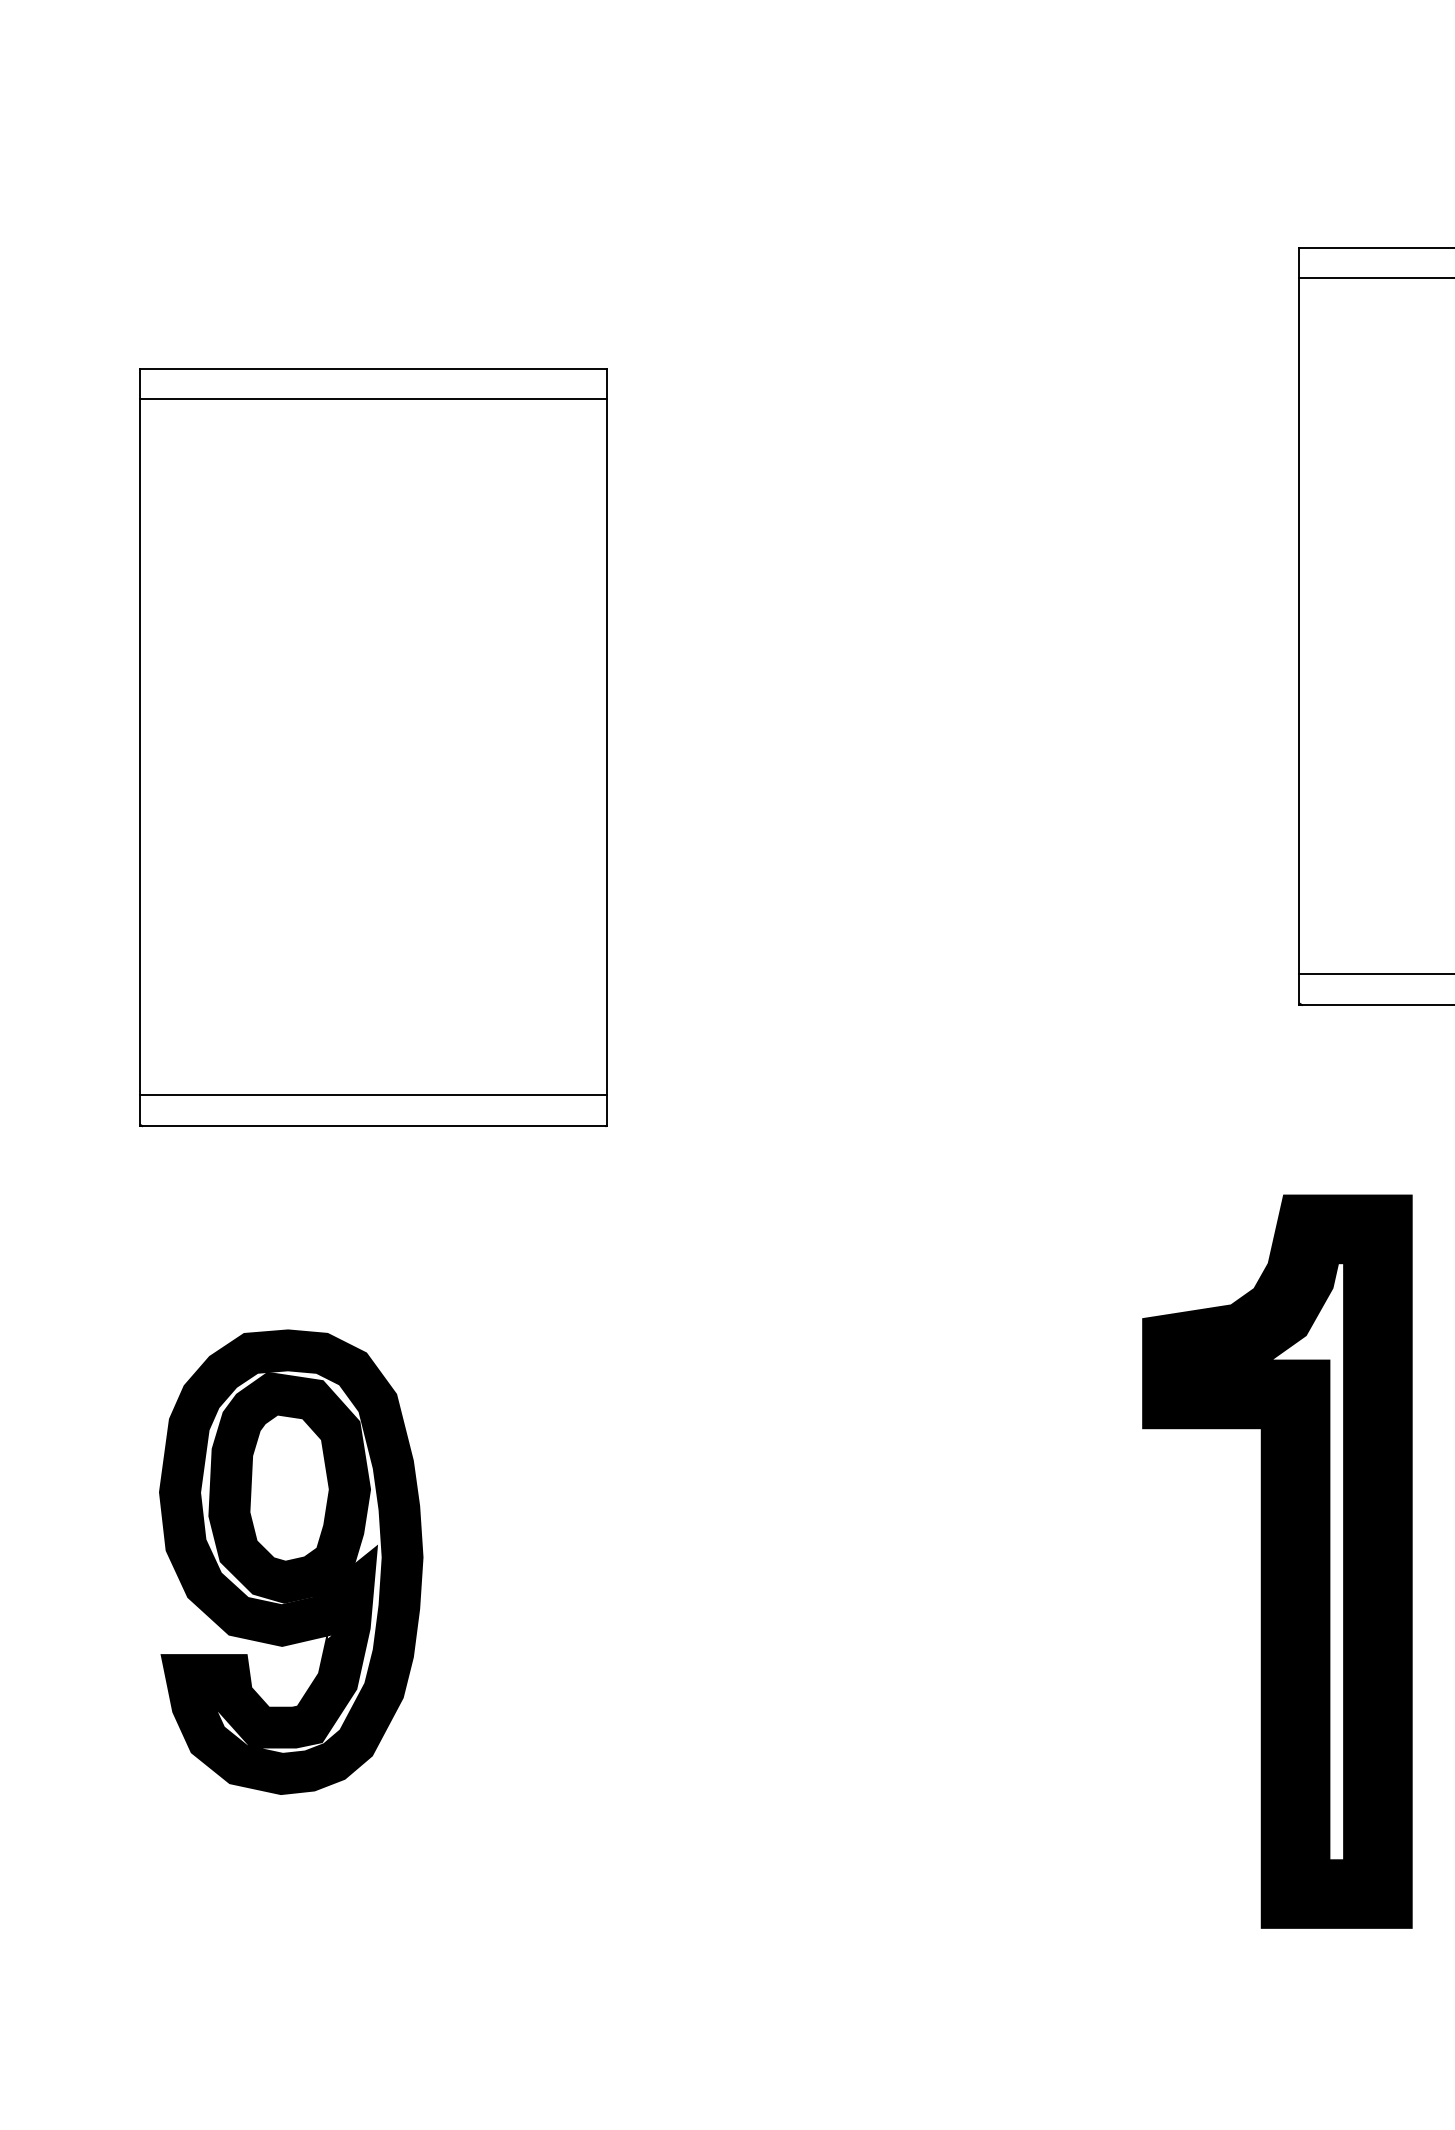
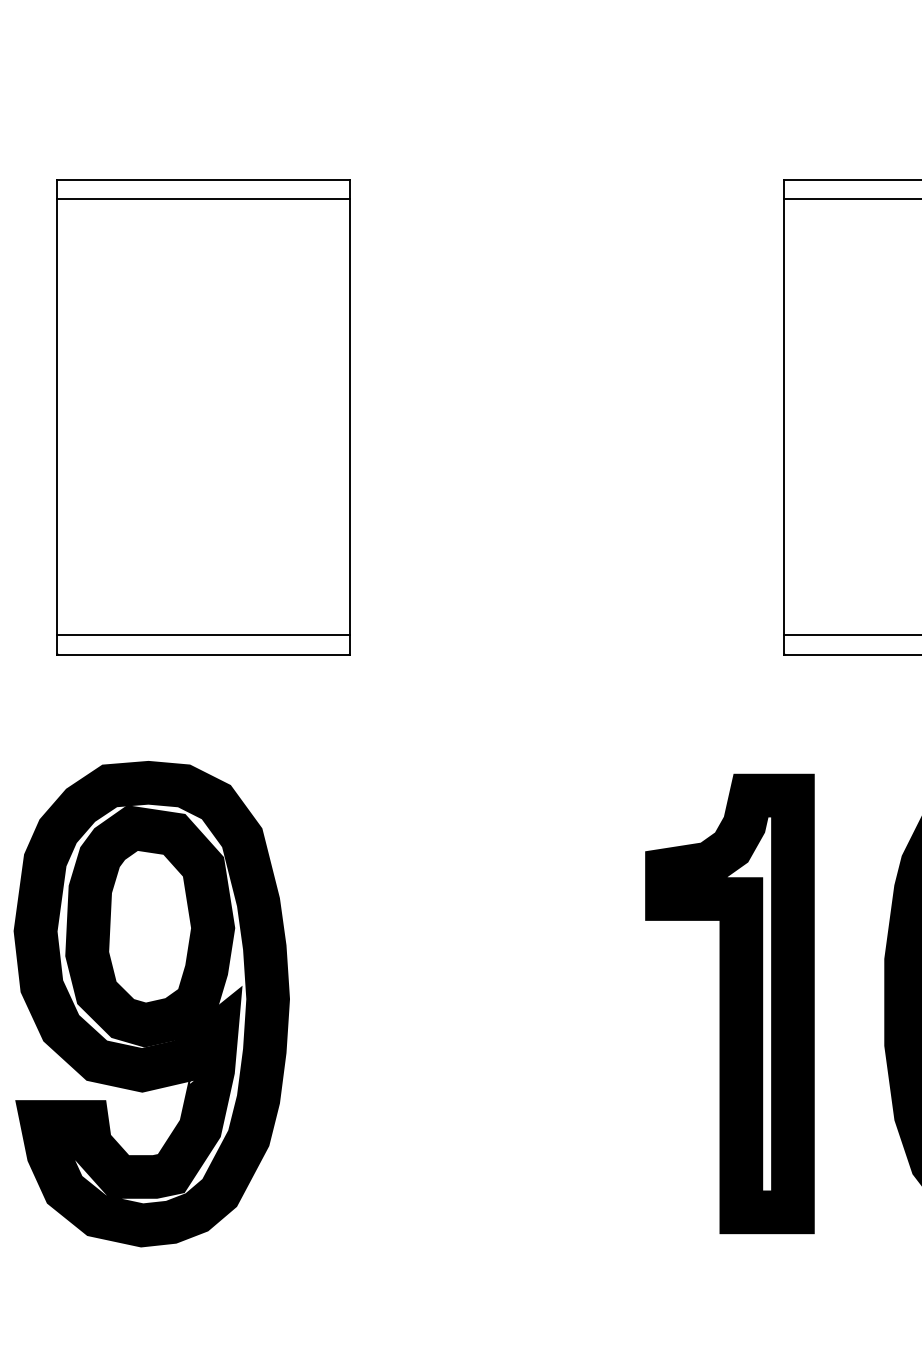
part: (373, 747) -> (203, 417), moved
part: (1276, 1560) -> (729, 1003), moved
part: (290, 1562) -> (151, 1004), size x1.67

